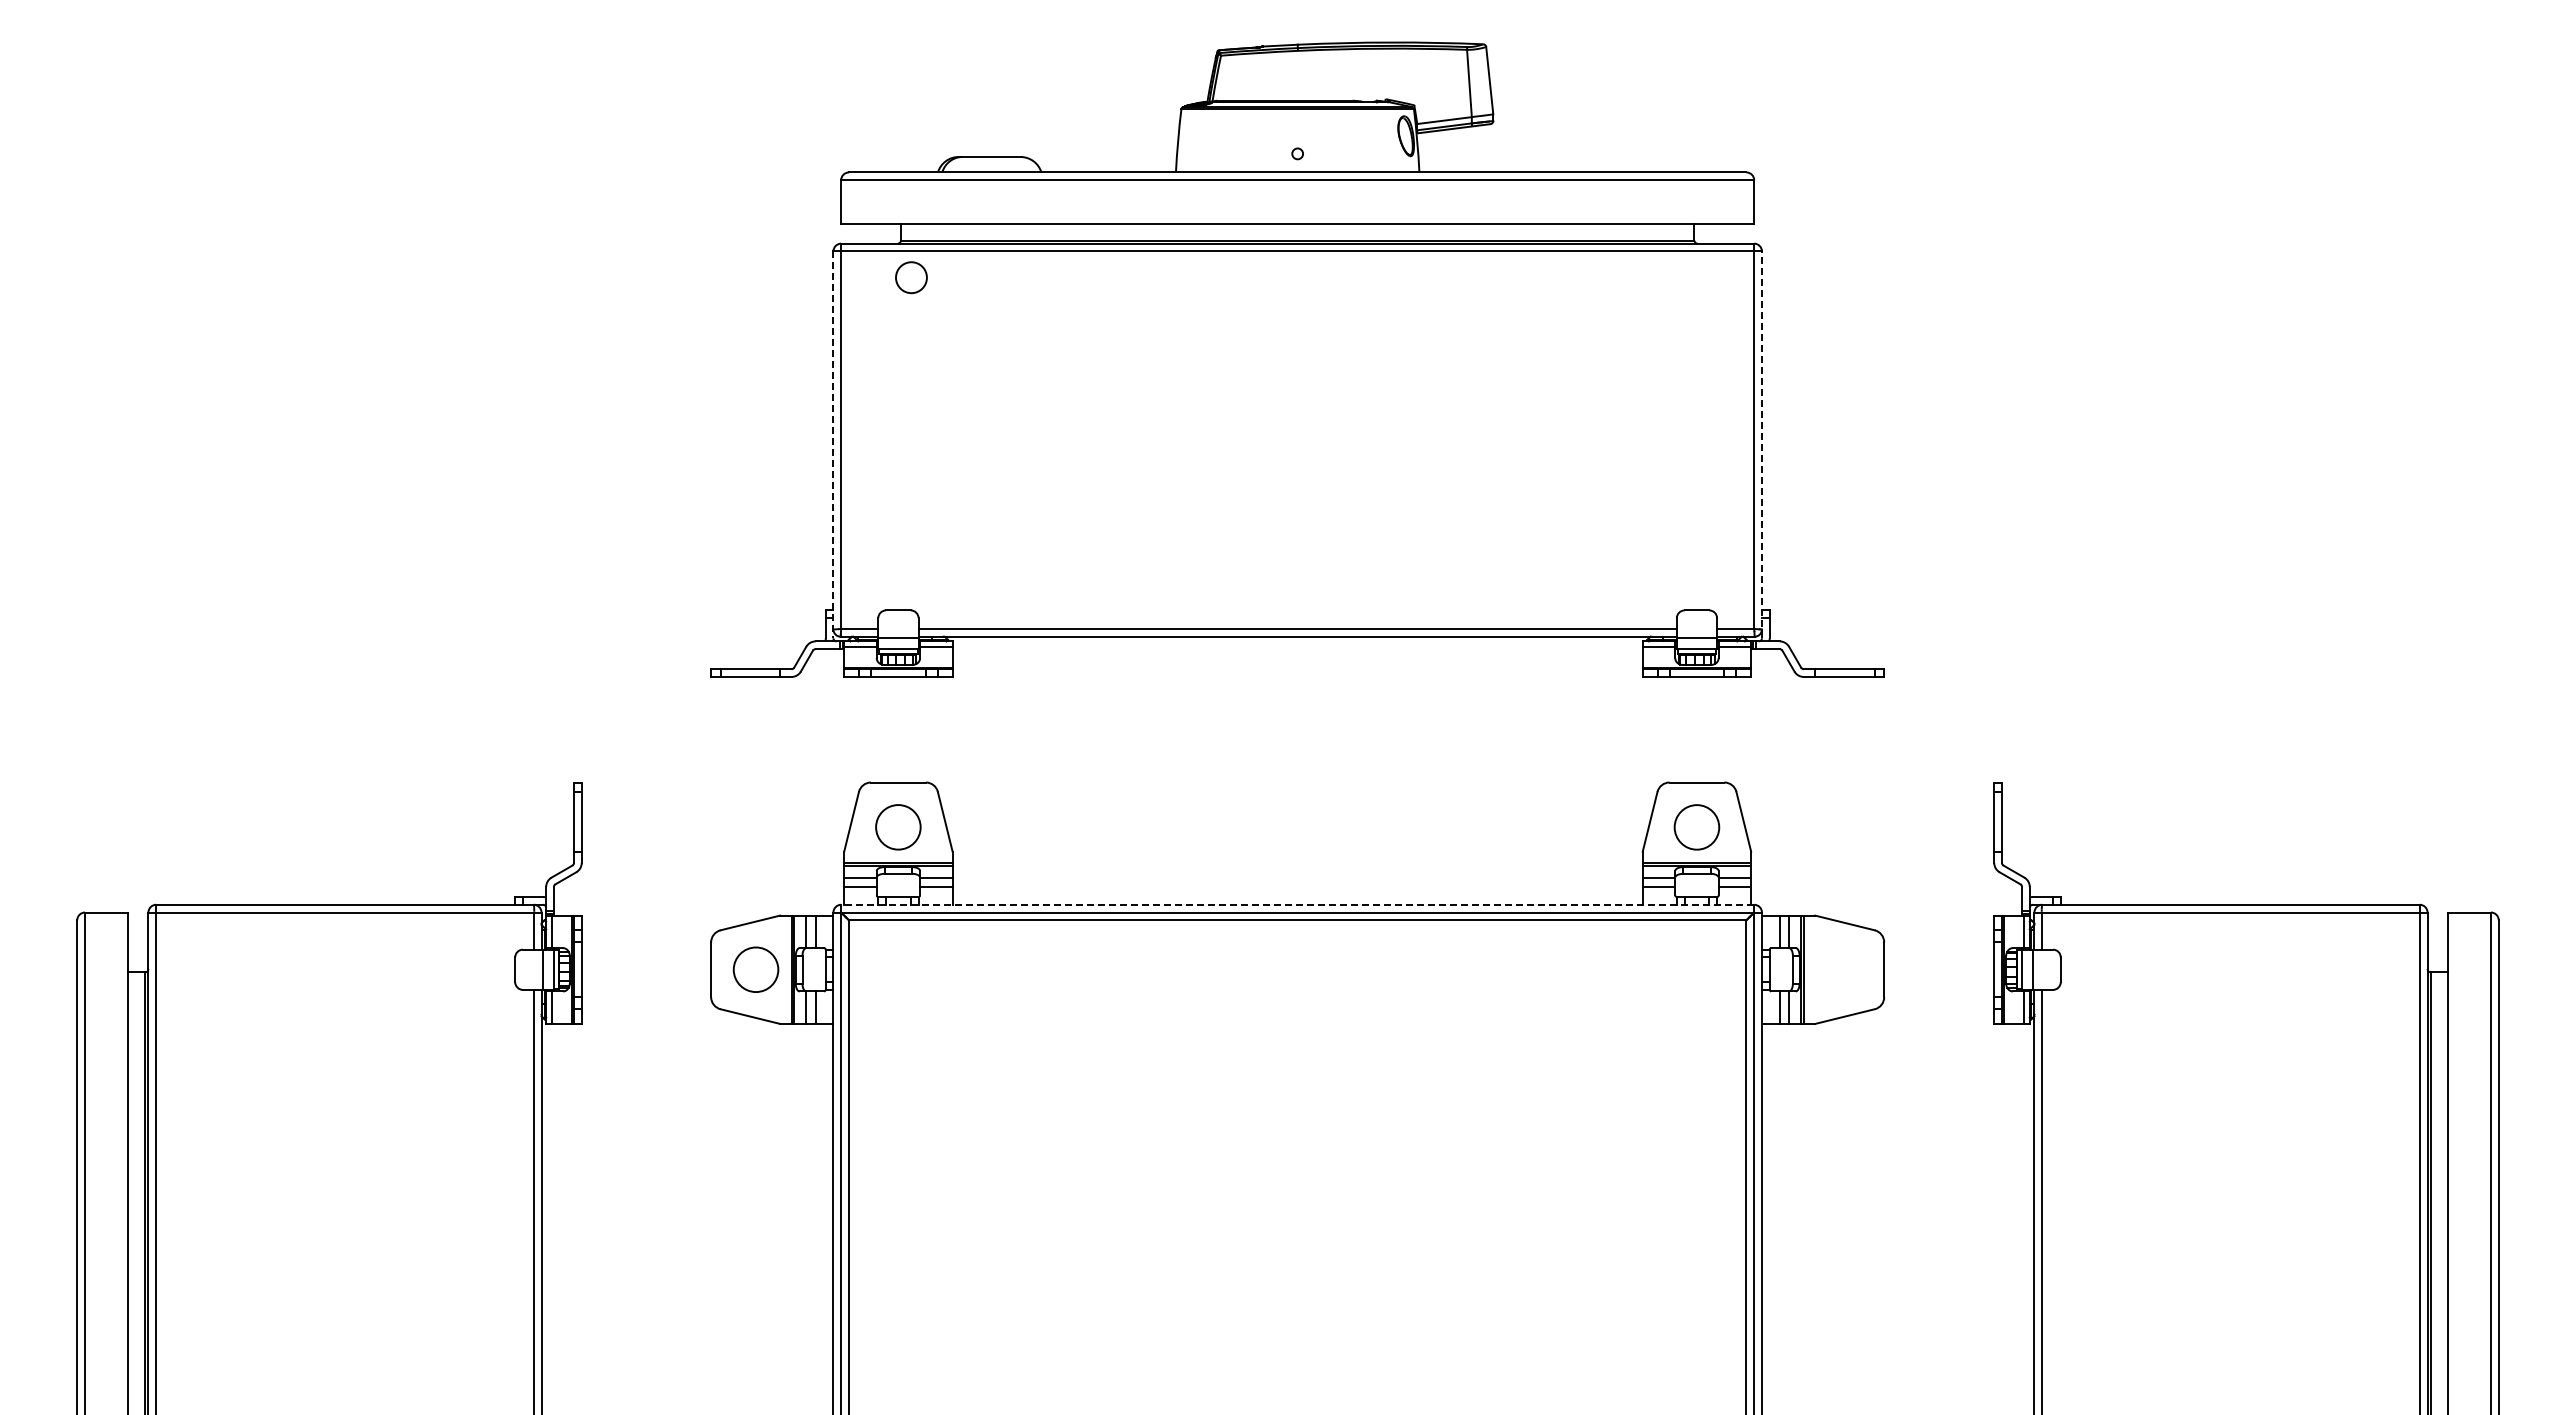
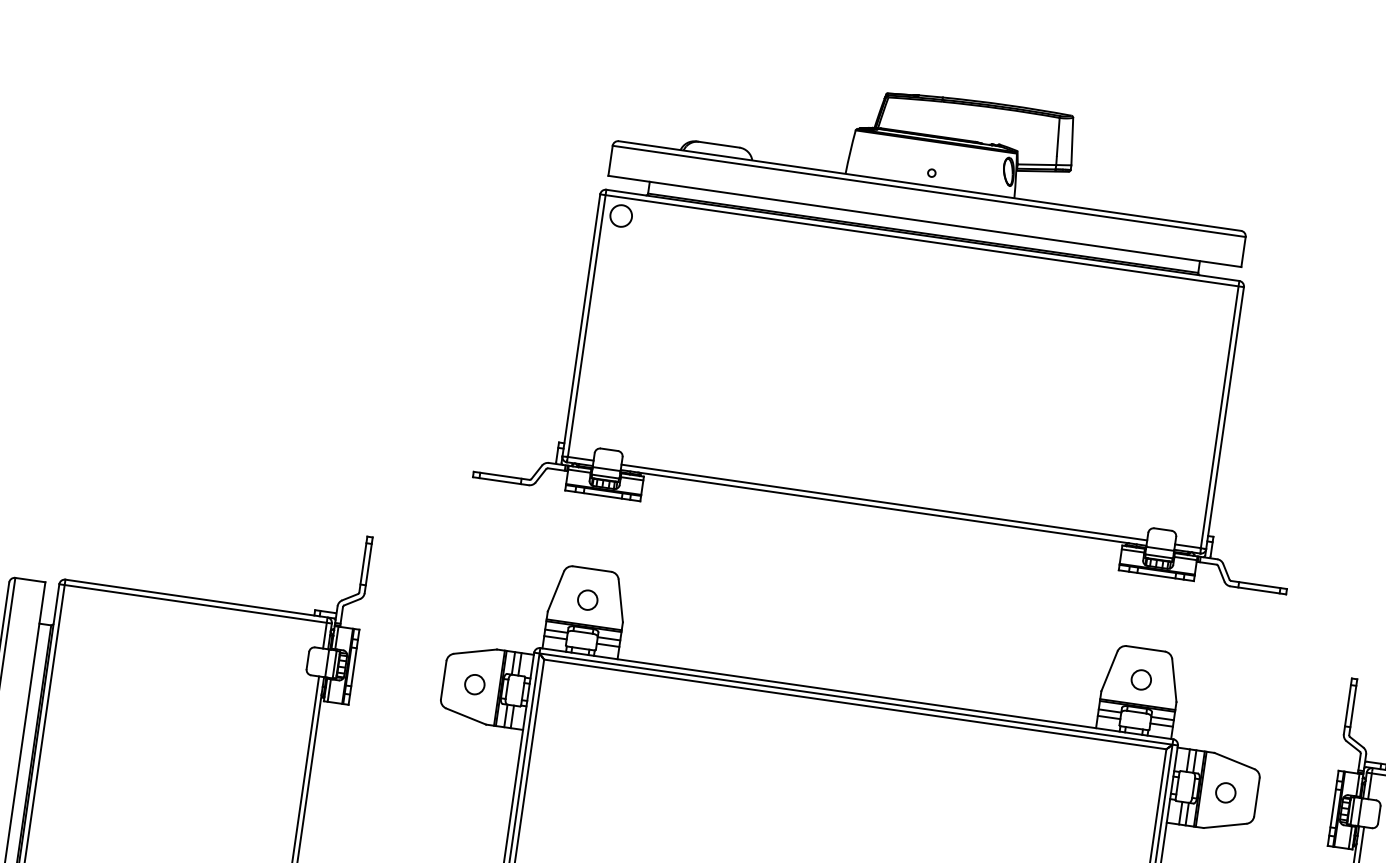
circle: (911, 277) -> (621, 215), moved
line: (1761, 444) -> (1224, 420), dashed -> solid
line: (833, 445) -> (580, 328), dashed -> solid
circle: (898, 827) -> (587, 600), size x0.62
circle: (1696, 827) -> (1141, 679), size x0.62
line: (1297, 904) -> (856, 693), dashed -> solid
circle: (755, 969) -> (474, 684), size x0.62
circle: (1839, 969) -> (1225, 792), added

